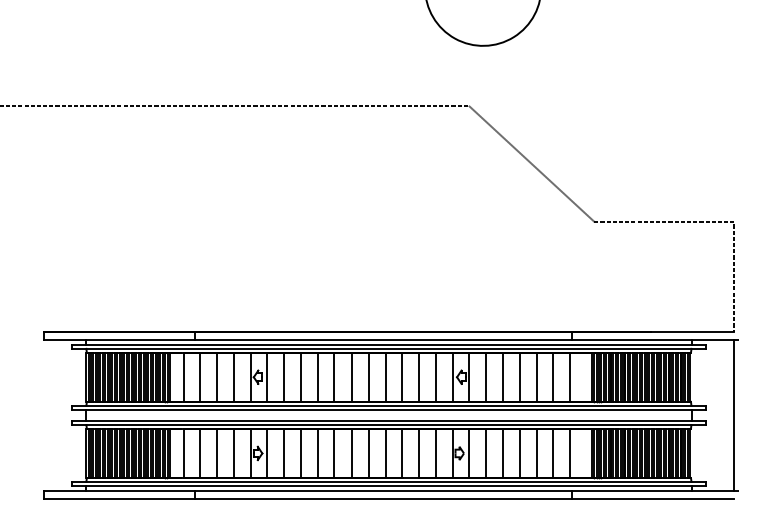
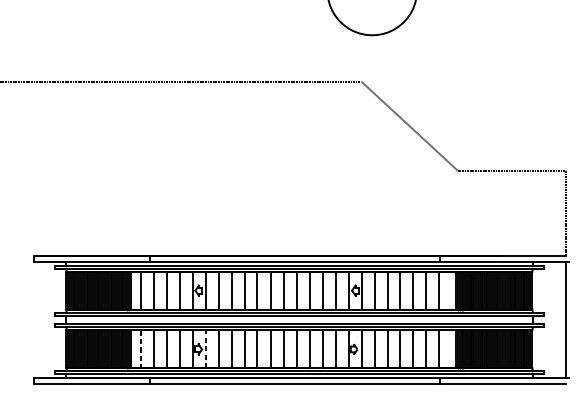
line: (183, 453) -> (141, 349), solid -> dashed
line: (267, 453) -> (206, 349), solid -> dashed

